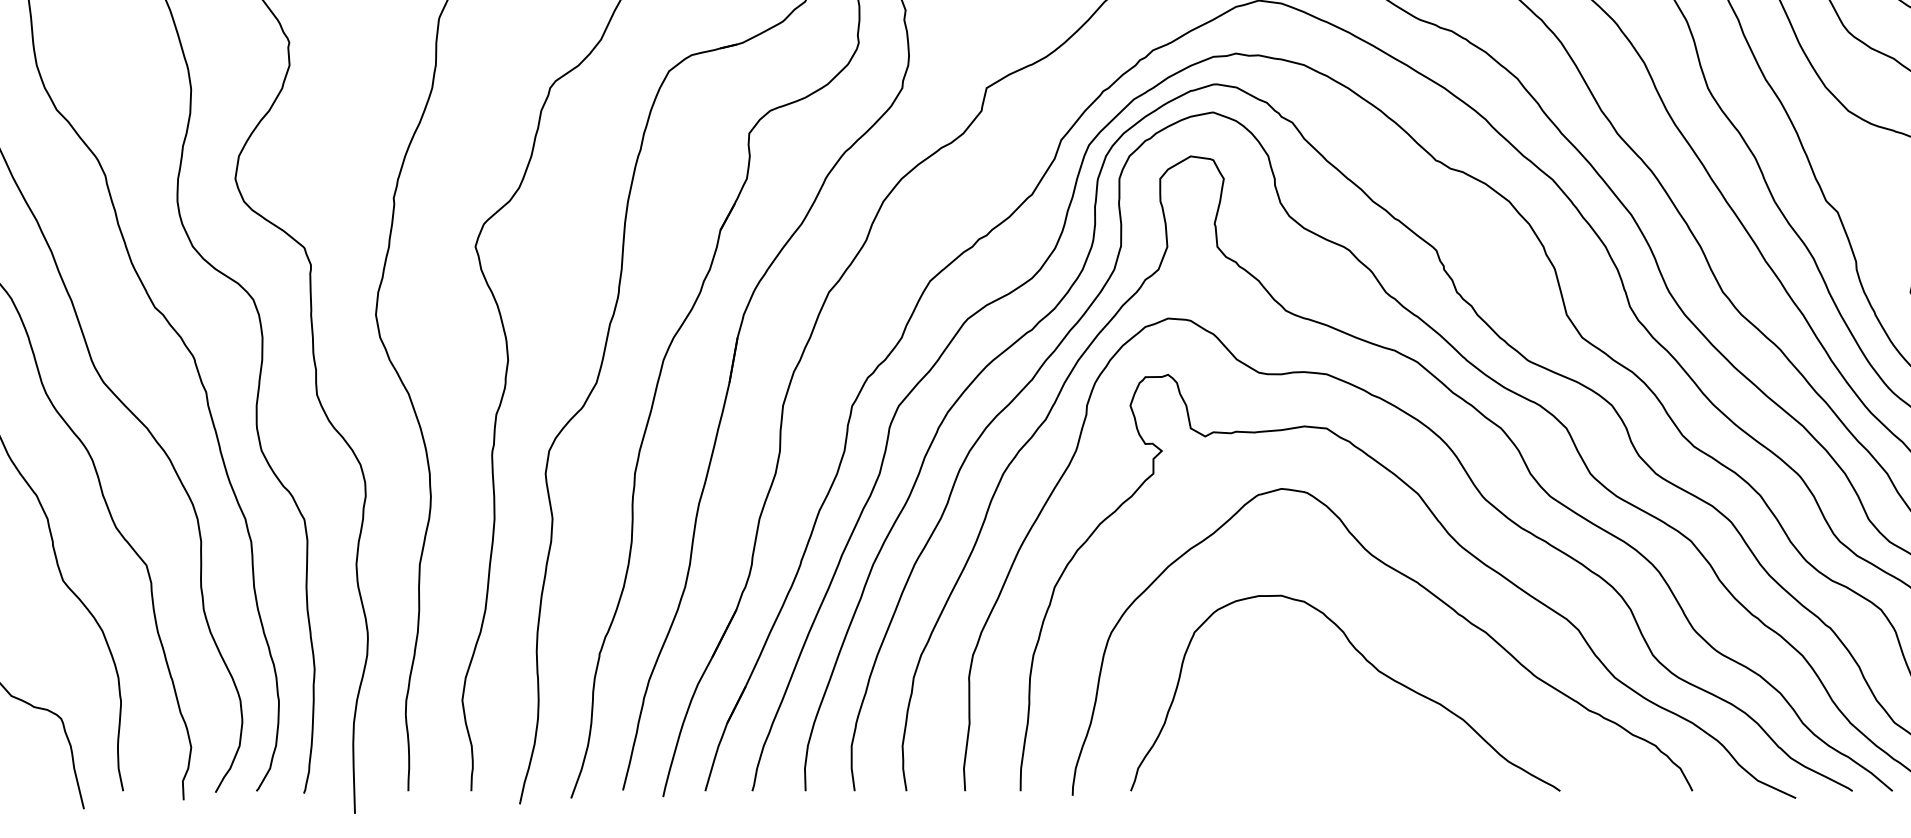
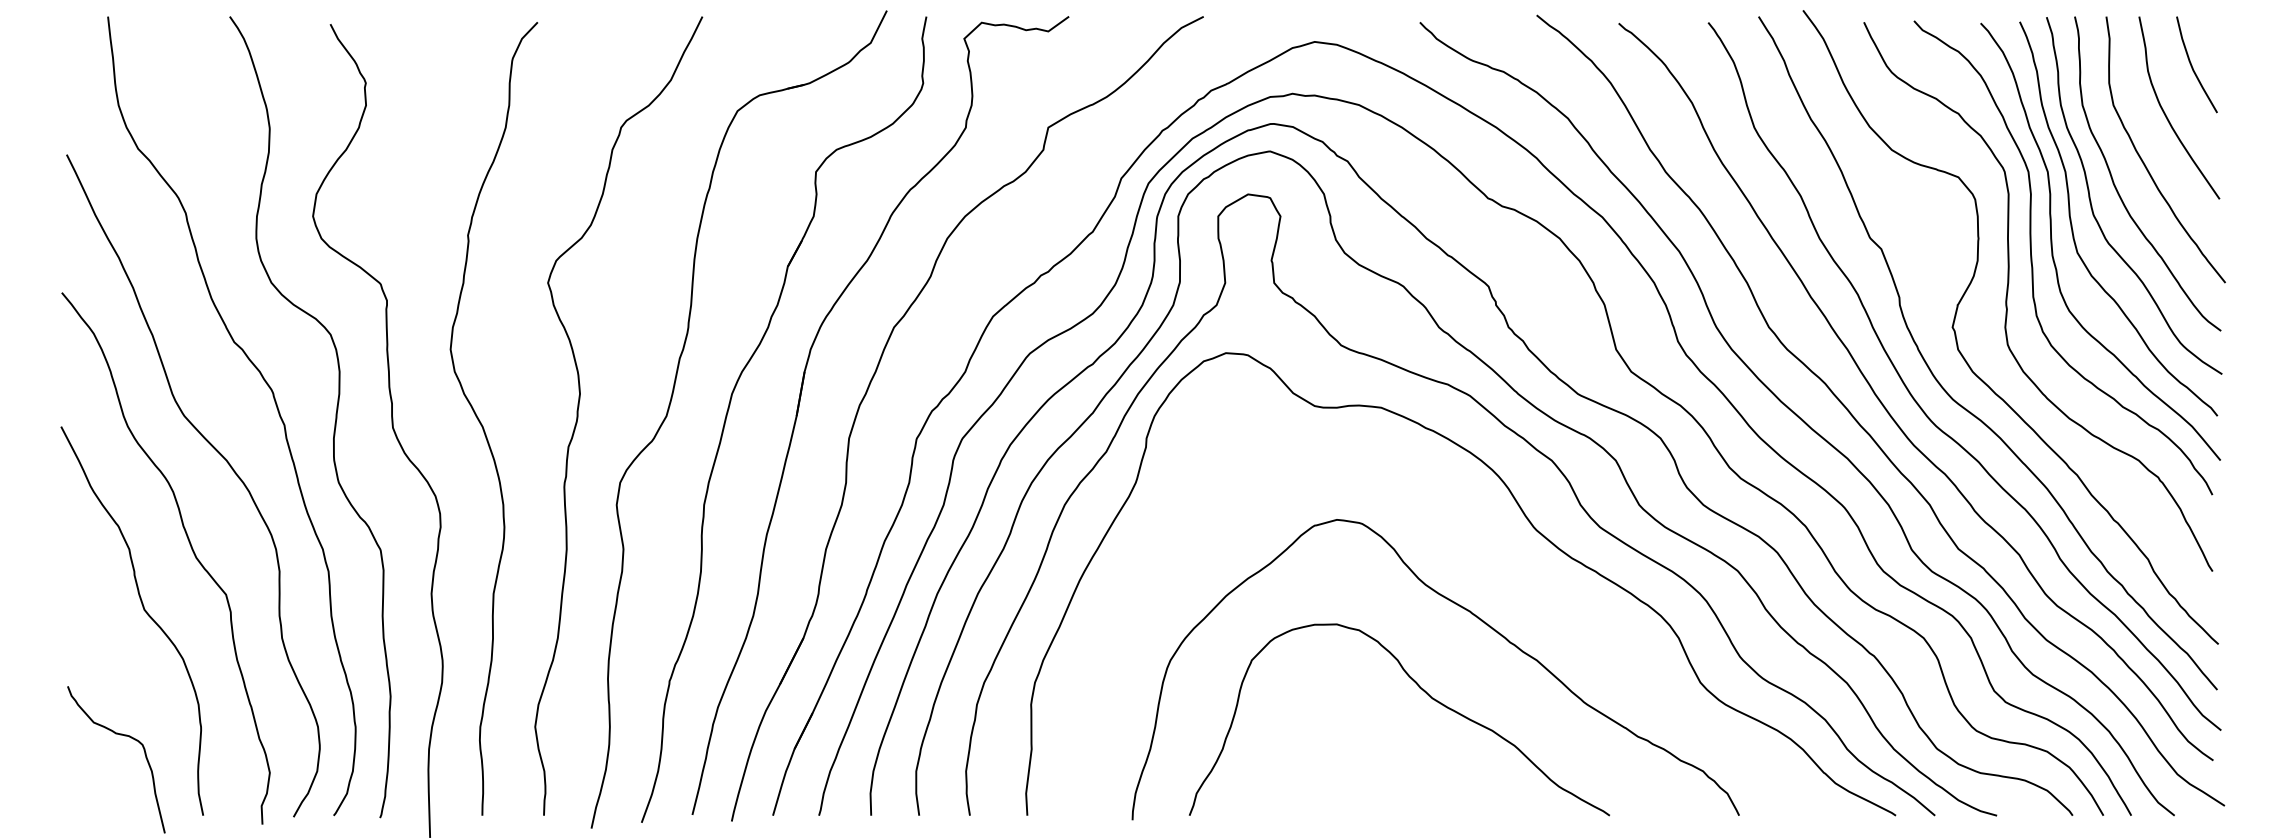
curve: (1453, 540) -> (1505, 570), removed

